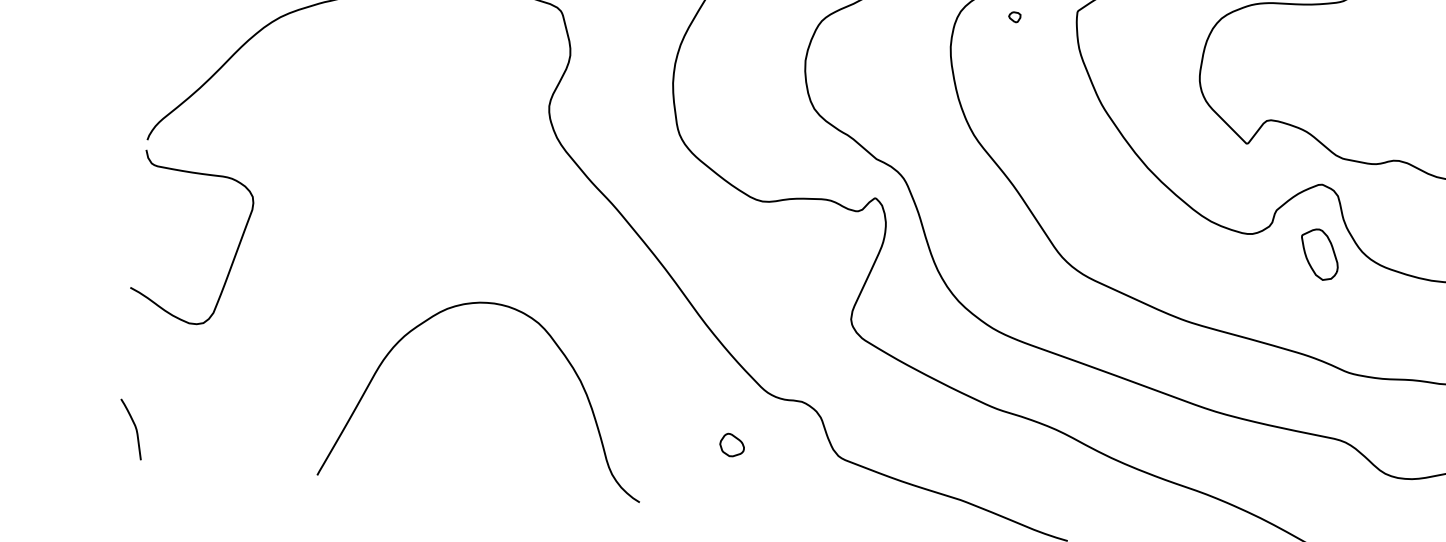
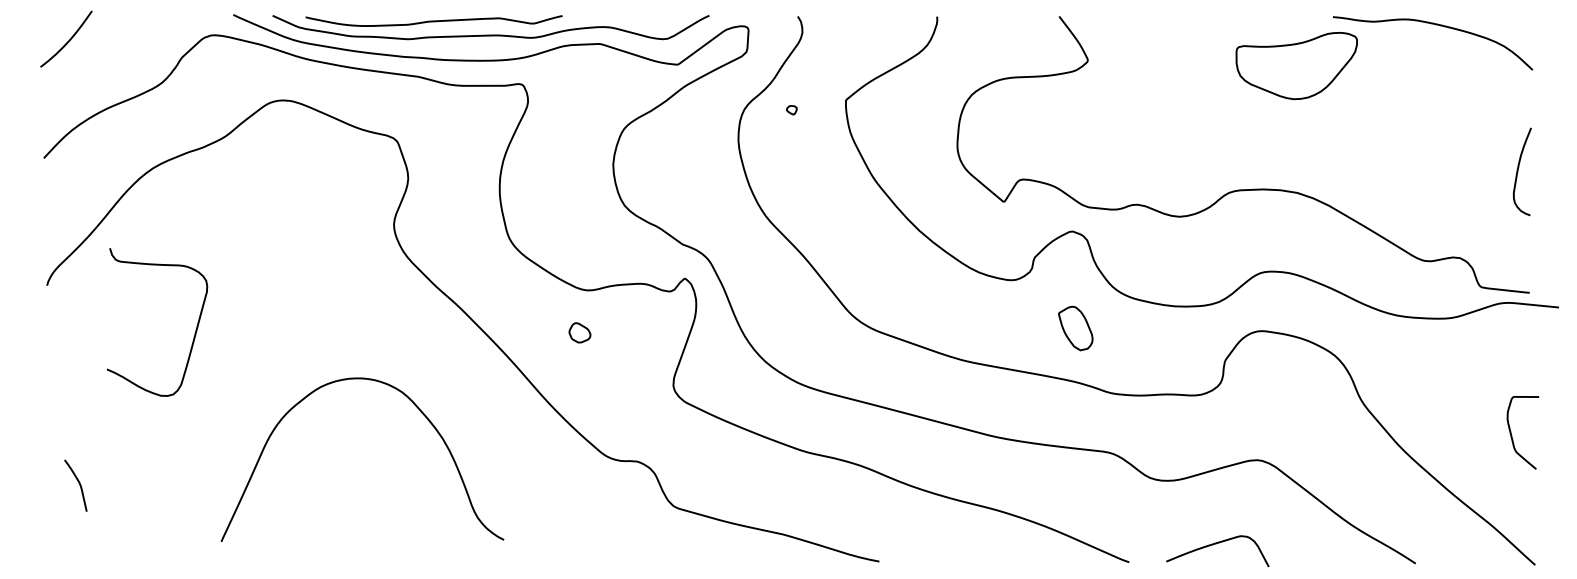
part: (1319, 254) -> (1075, 328), moved
curve: (233, 255) -> (194, 333), moved
curve: (557, 348) -> (420, 412), moved
curve: (134, 427) -> (78, 483), moved
part: (731, 444) -> (579, 332), moved

